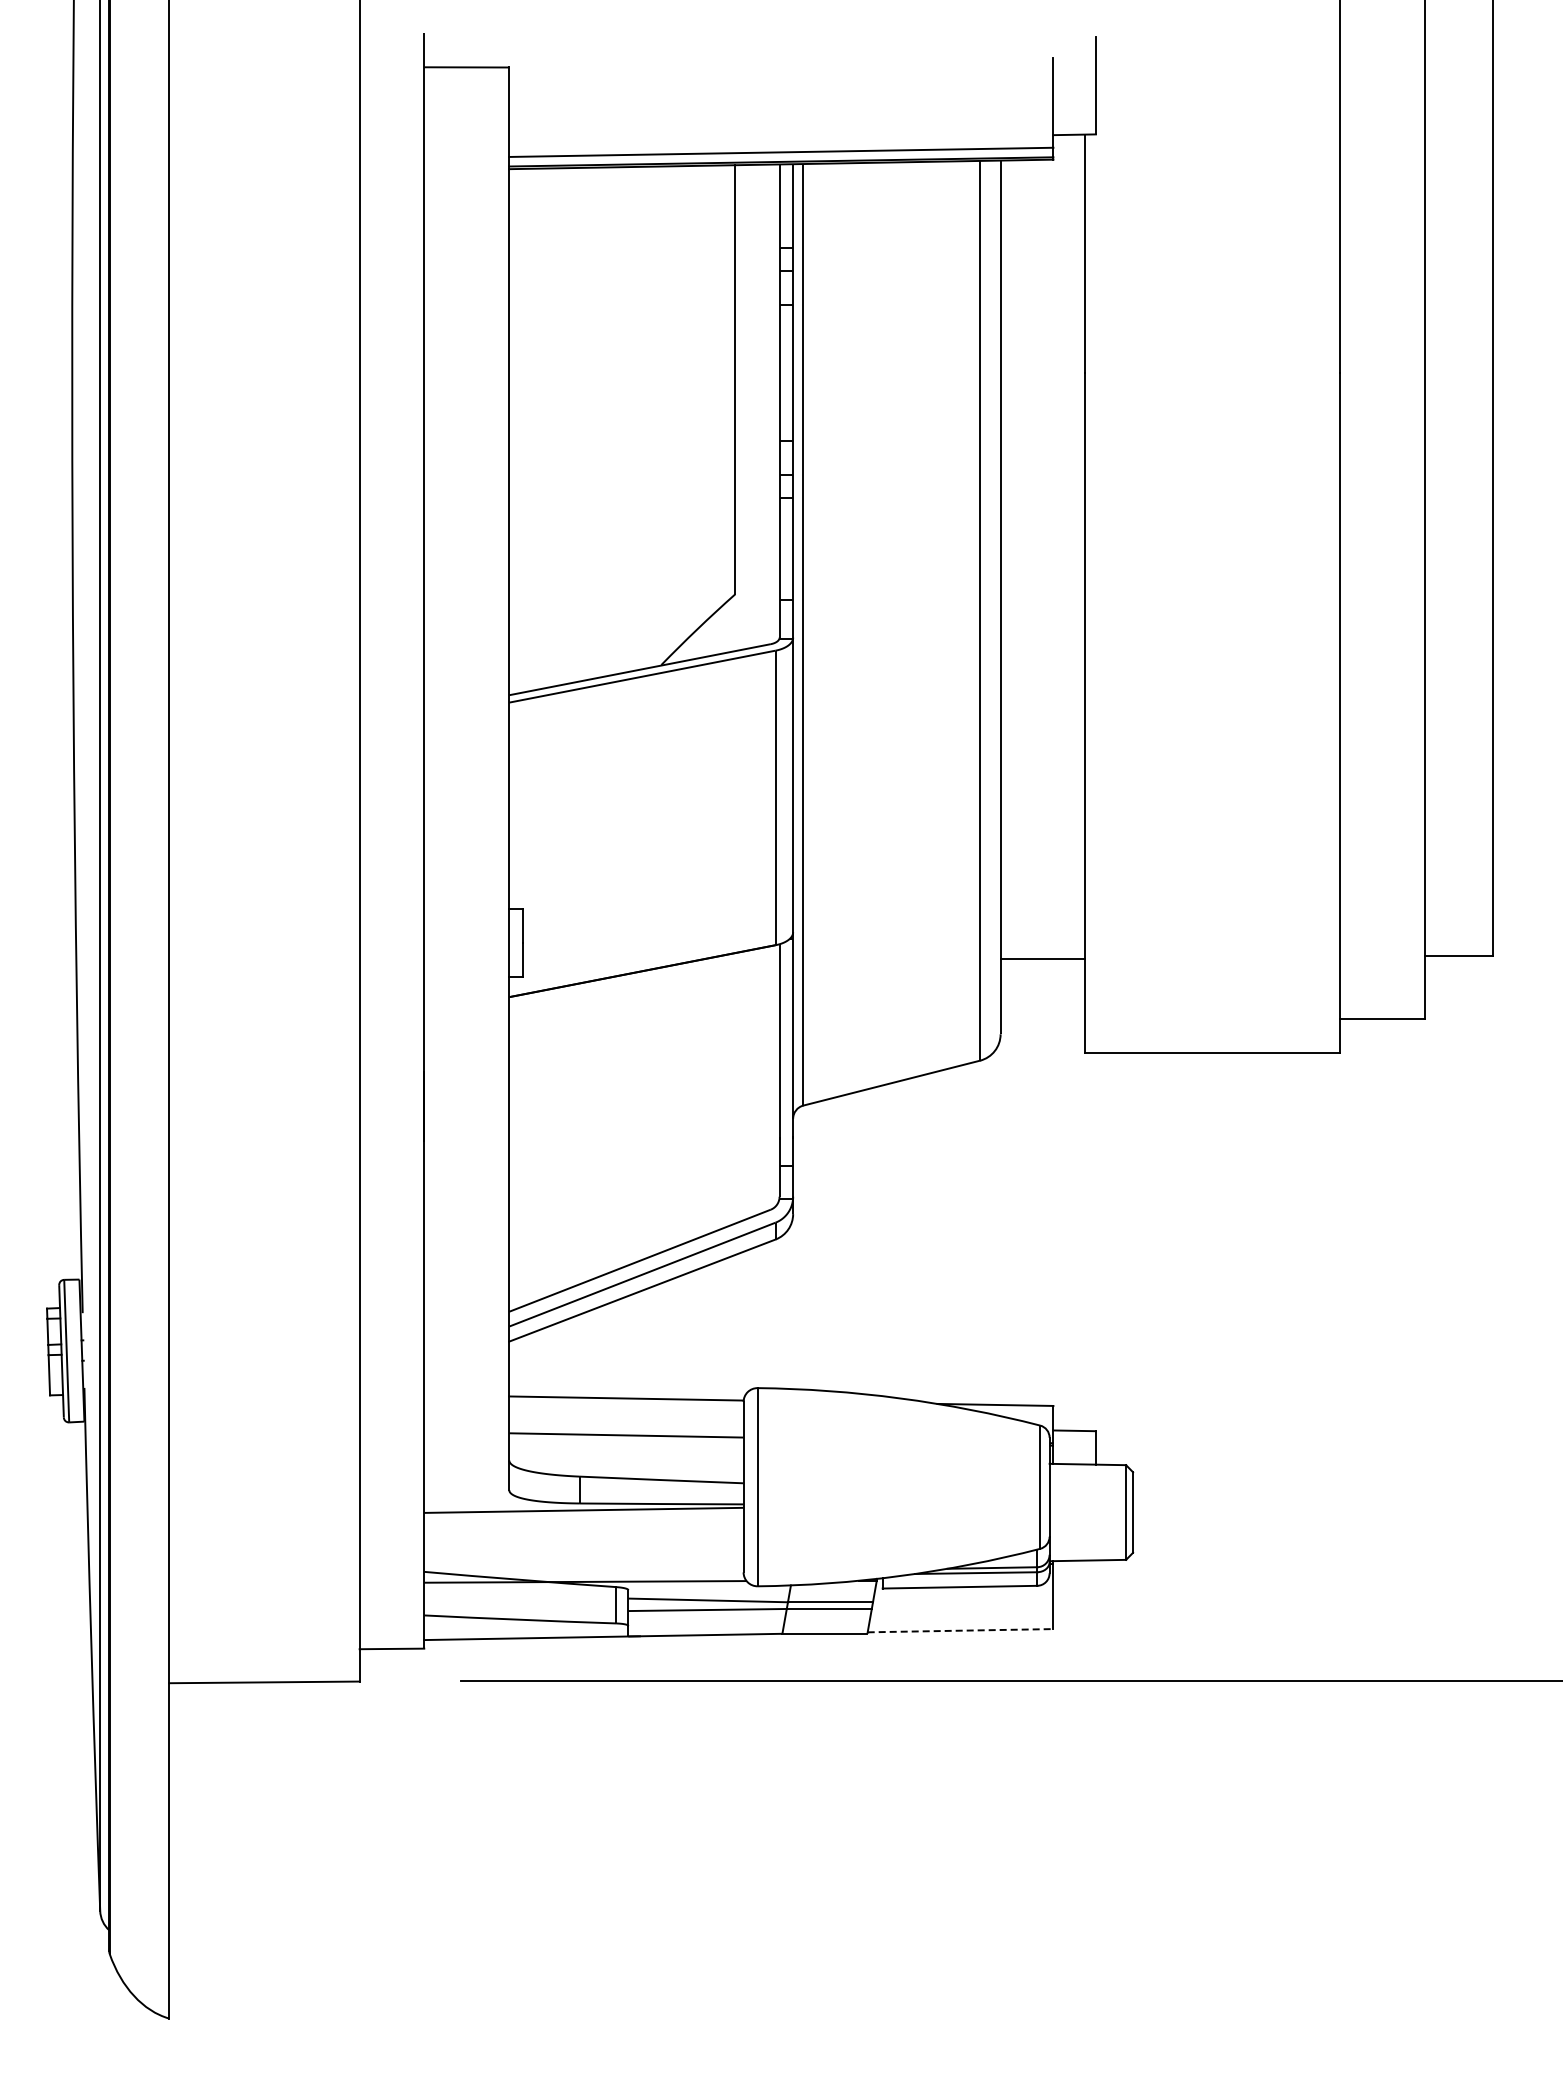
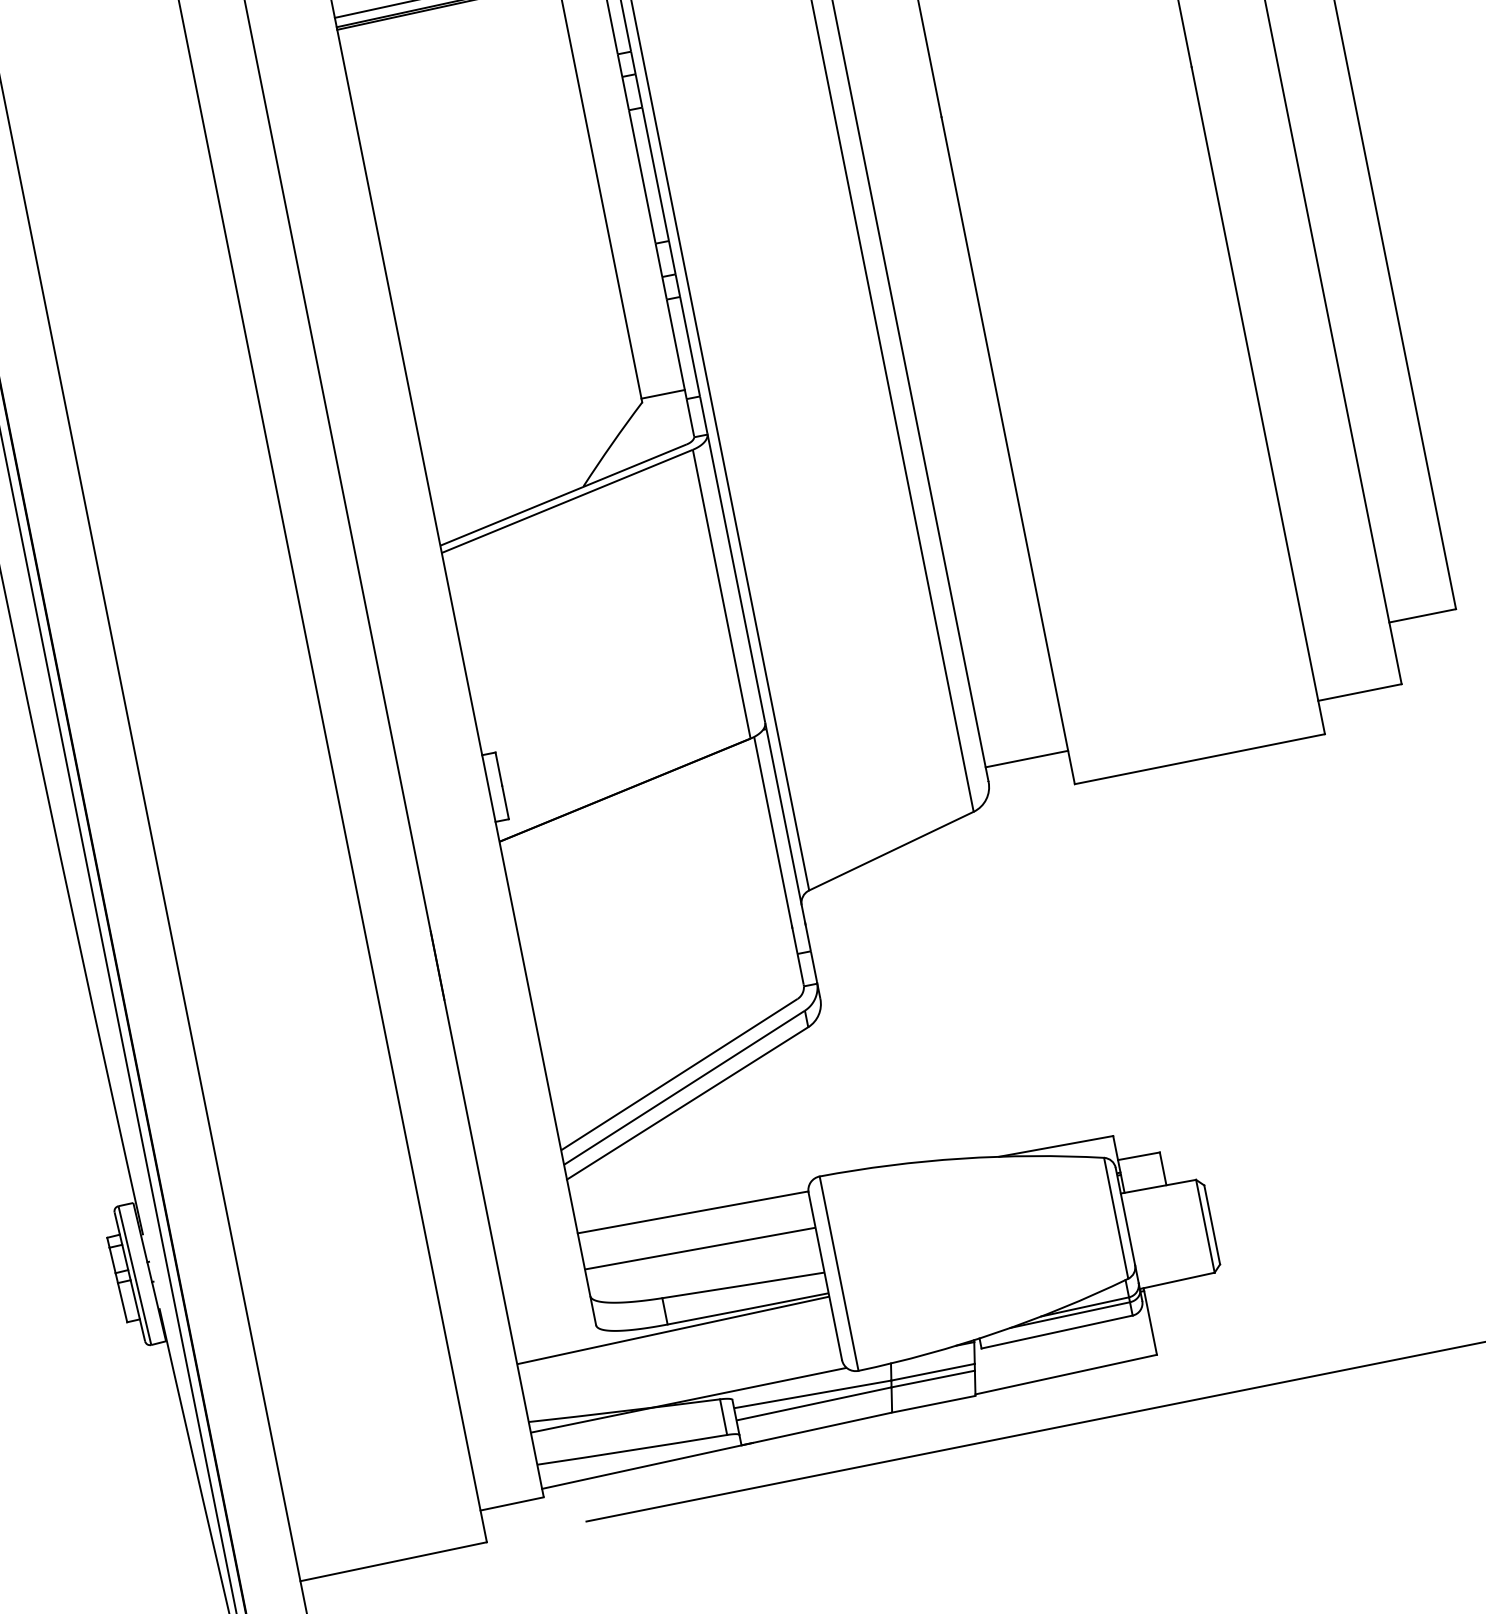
line: (757, 590) -> (663, 394), added
line: (1042, 959) -> (1026, 759), moved
line: (960, 1630) -> (1066, 1374), dashed -> solid

